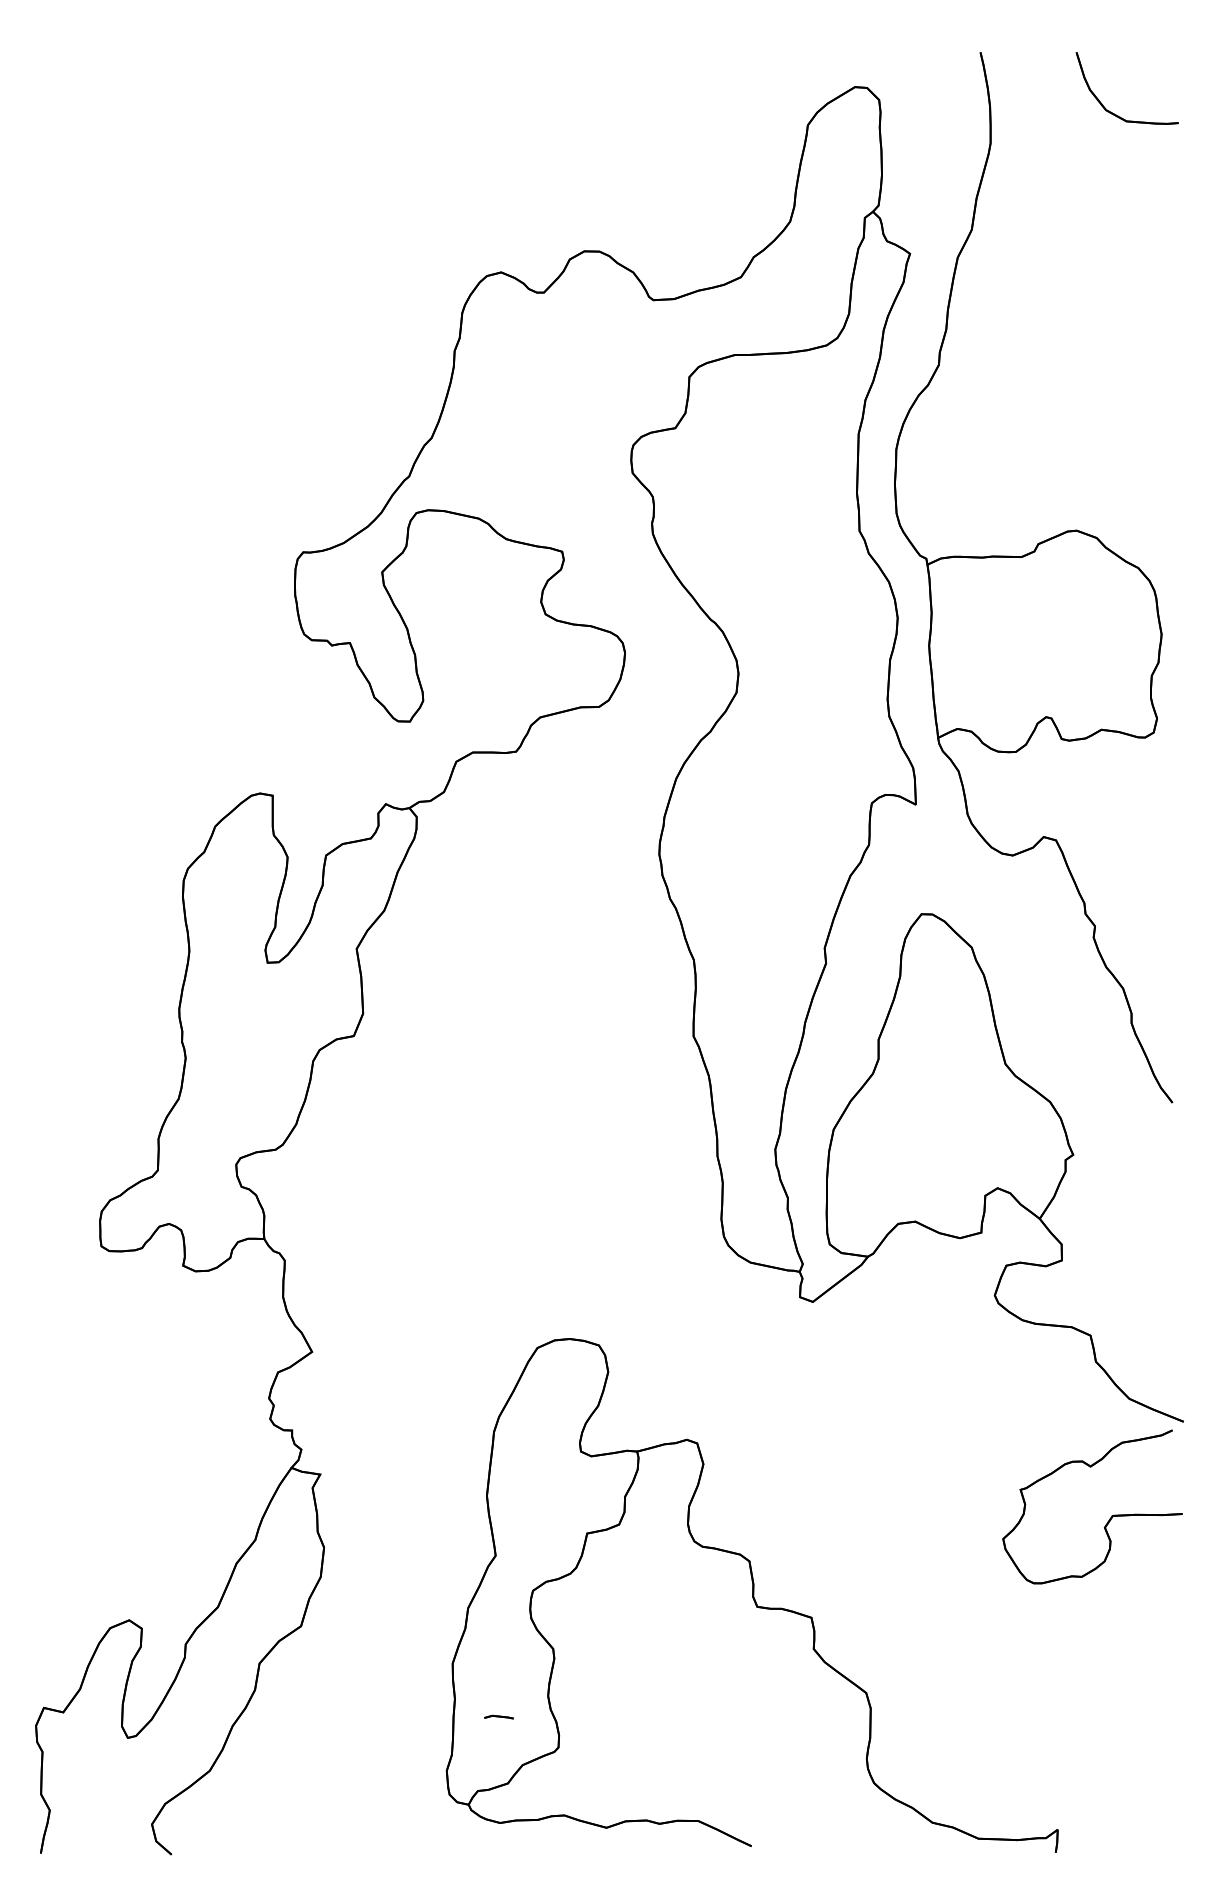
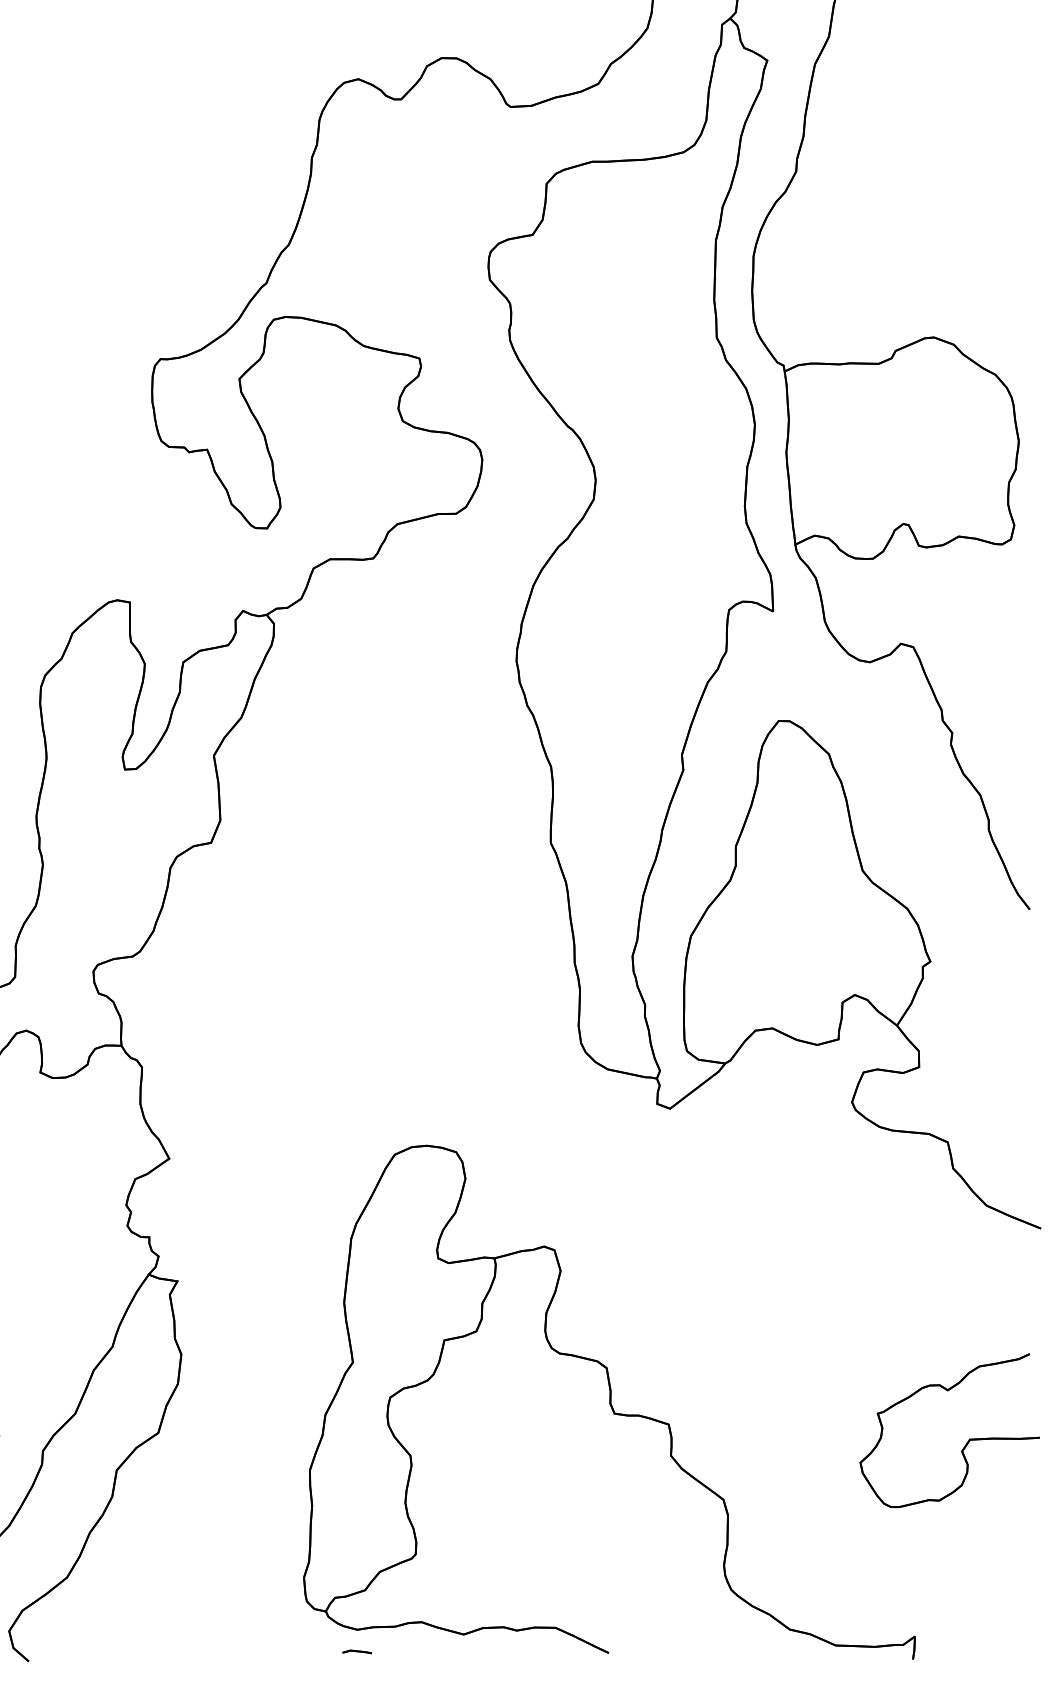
part: (1109, 1518) -> (966, 1442), moved
part: (498, 1716) -> (356, 1651), moved

